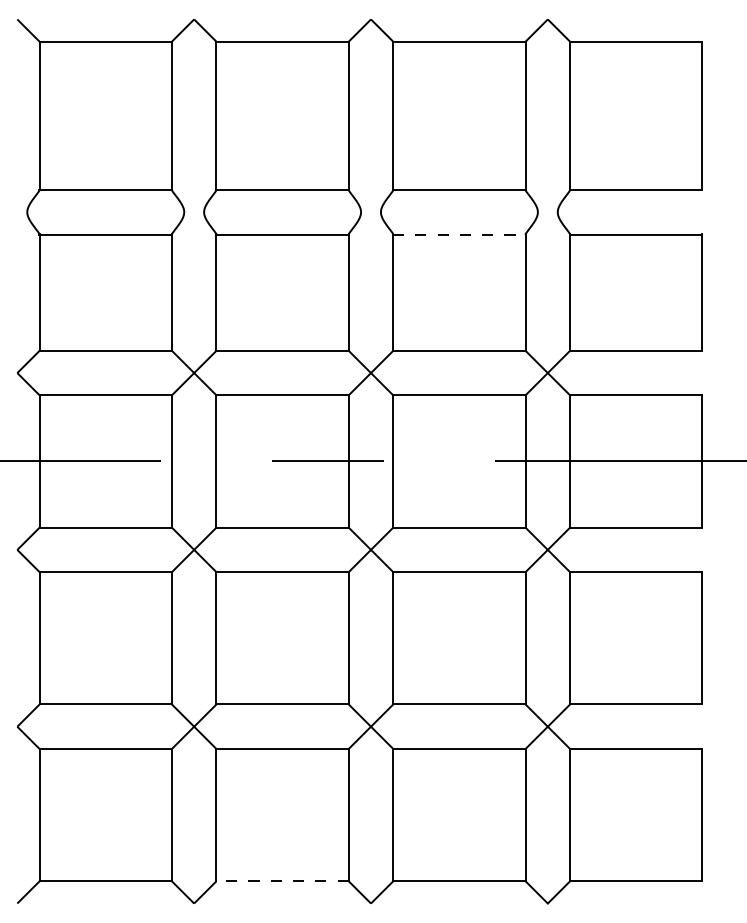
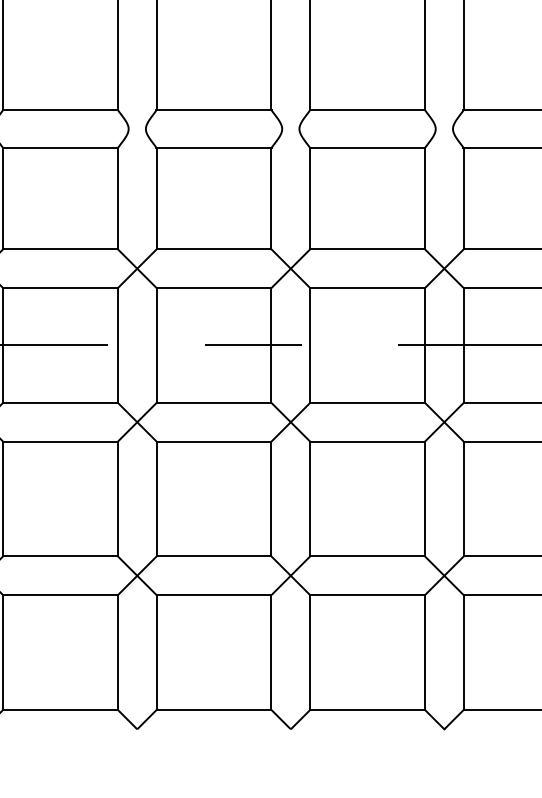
line: (459, 234) -> (367, 148), dashed -> solid
line: (282, 881) -> (213, 710), dashed -> solid

